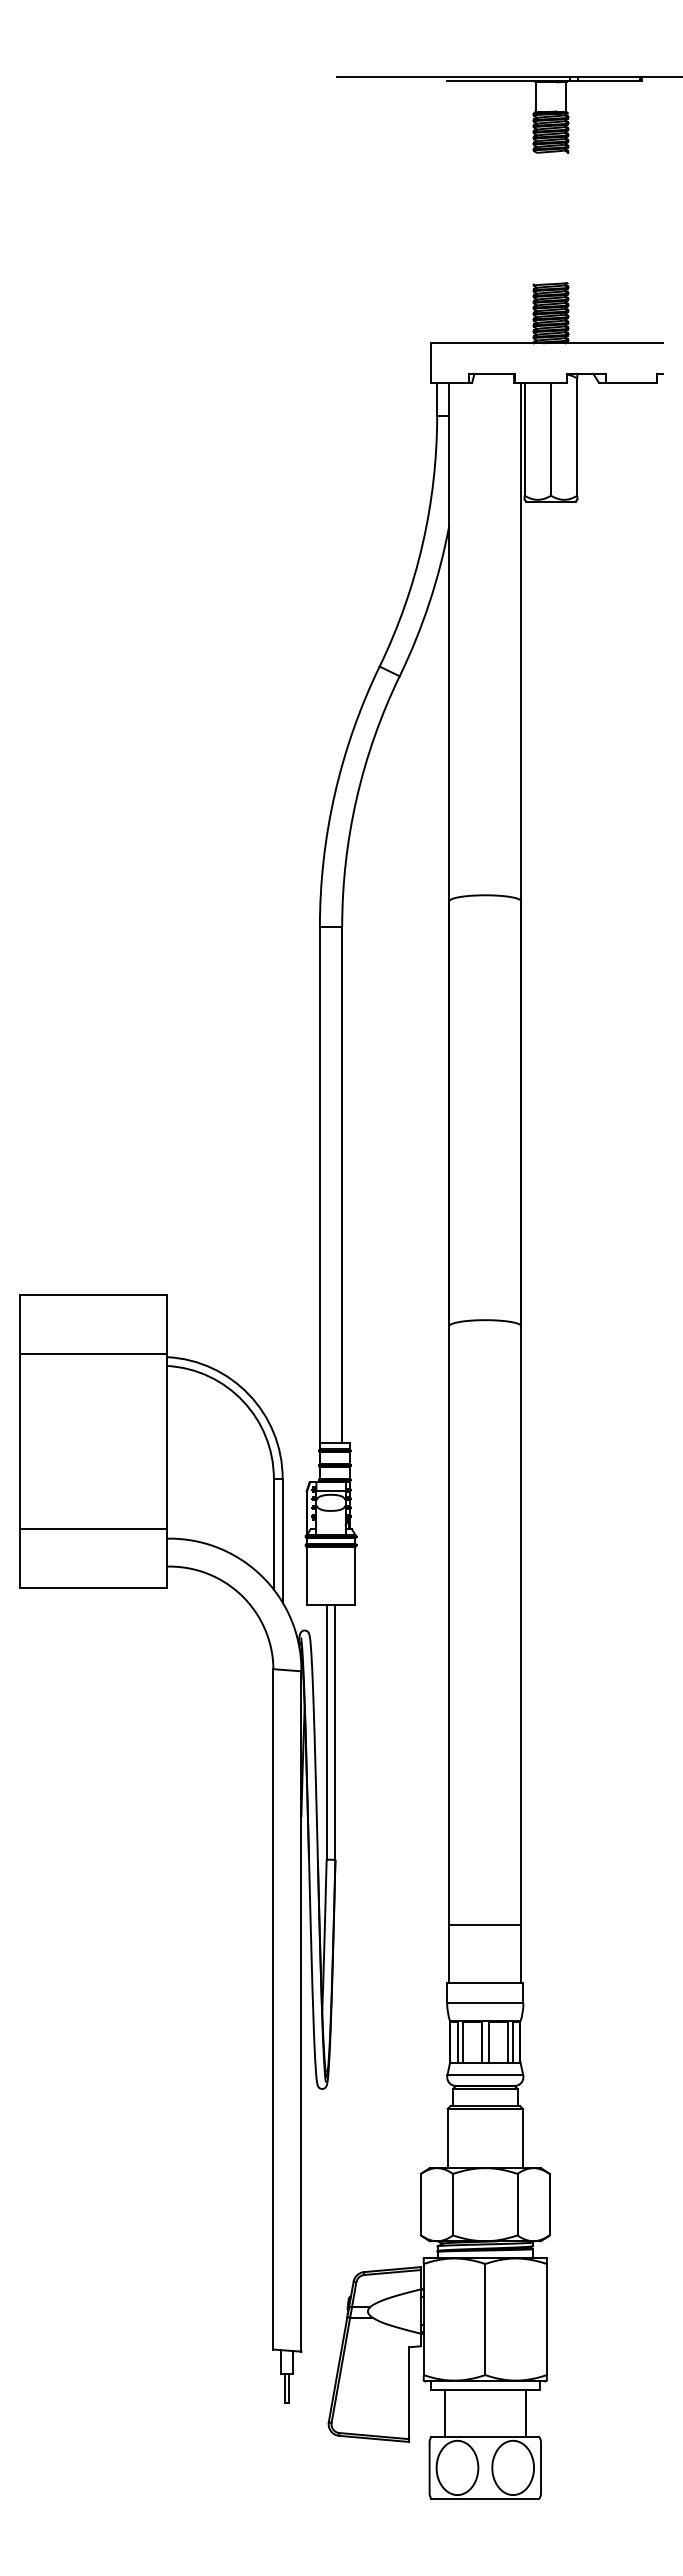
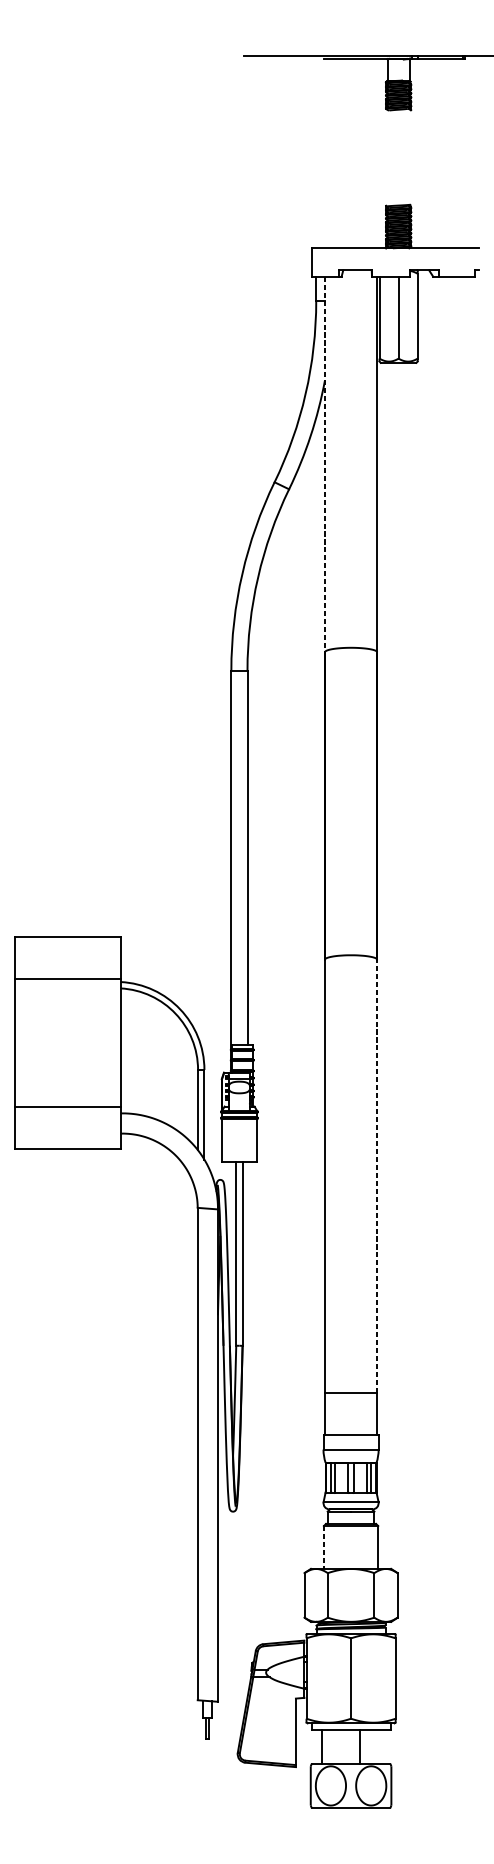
line: (449, 642) -> (325, 464), solid -> dashed
line: (521, 1625) -> (377, 1176), solid -> dashed
line: (447, 2138) -> (323, 1547), solid -> dashed
line: (526, 2413) -> (360, 1746), moved

